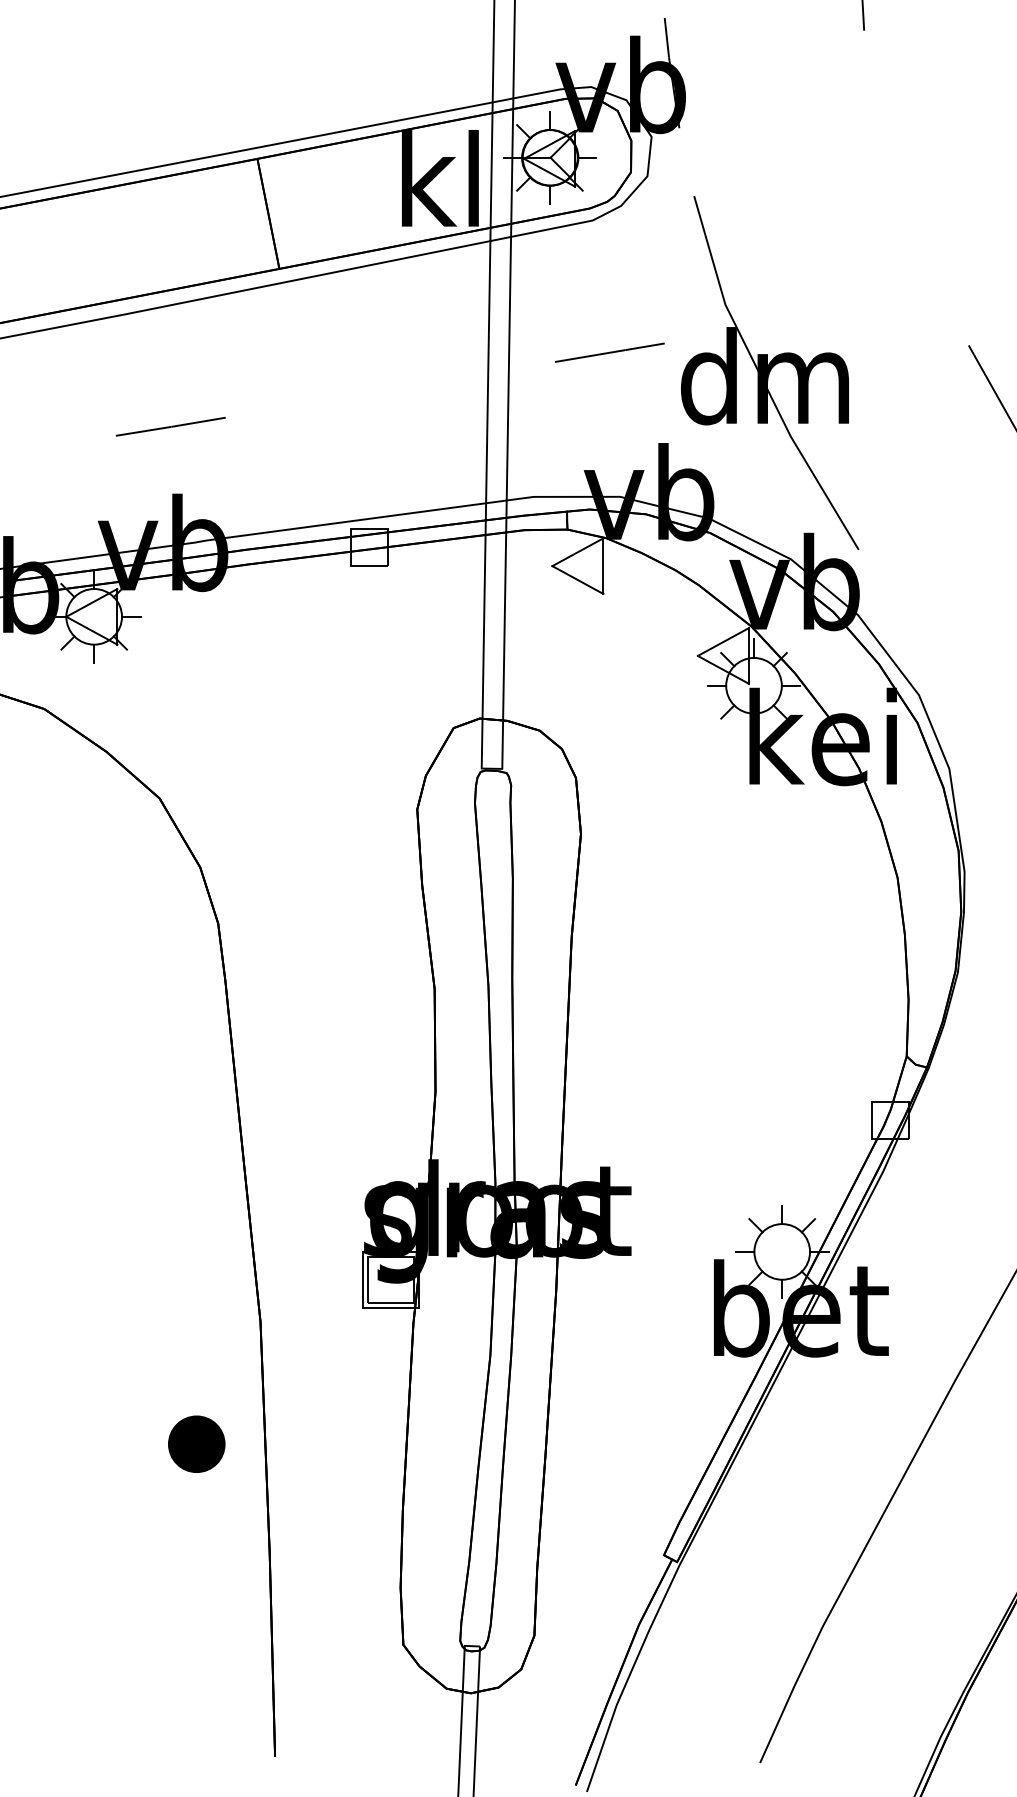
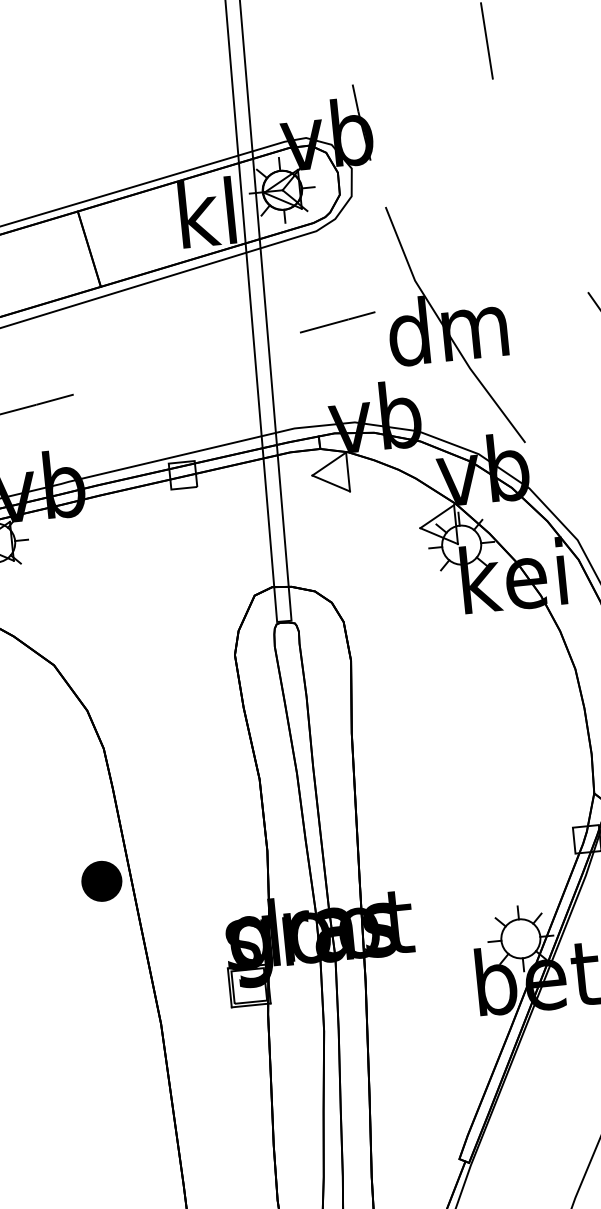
part: (196, 1443) -> (101, 880), moved

